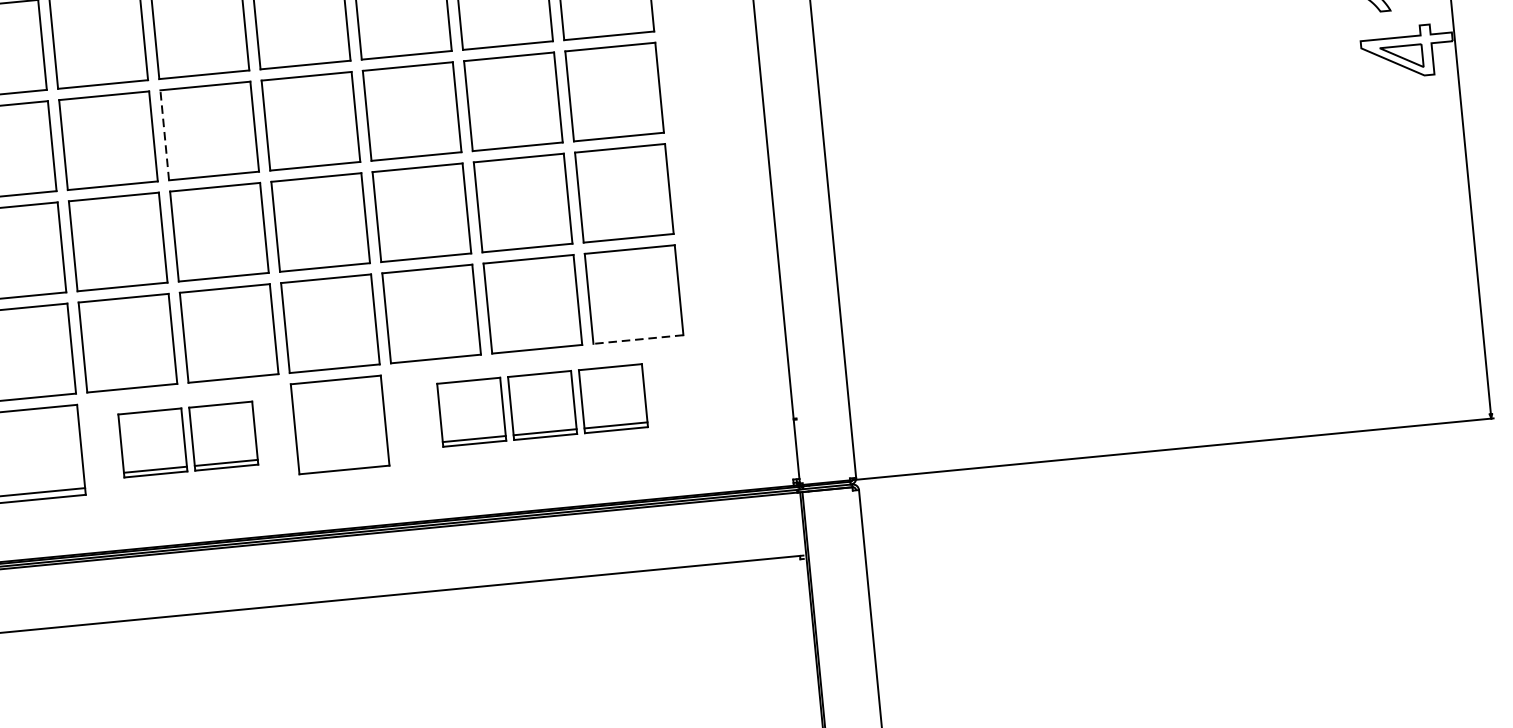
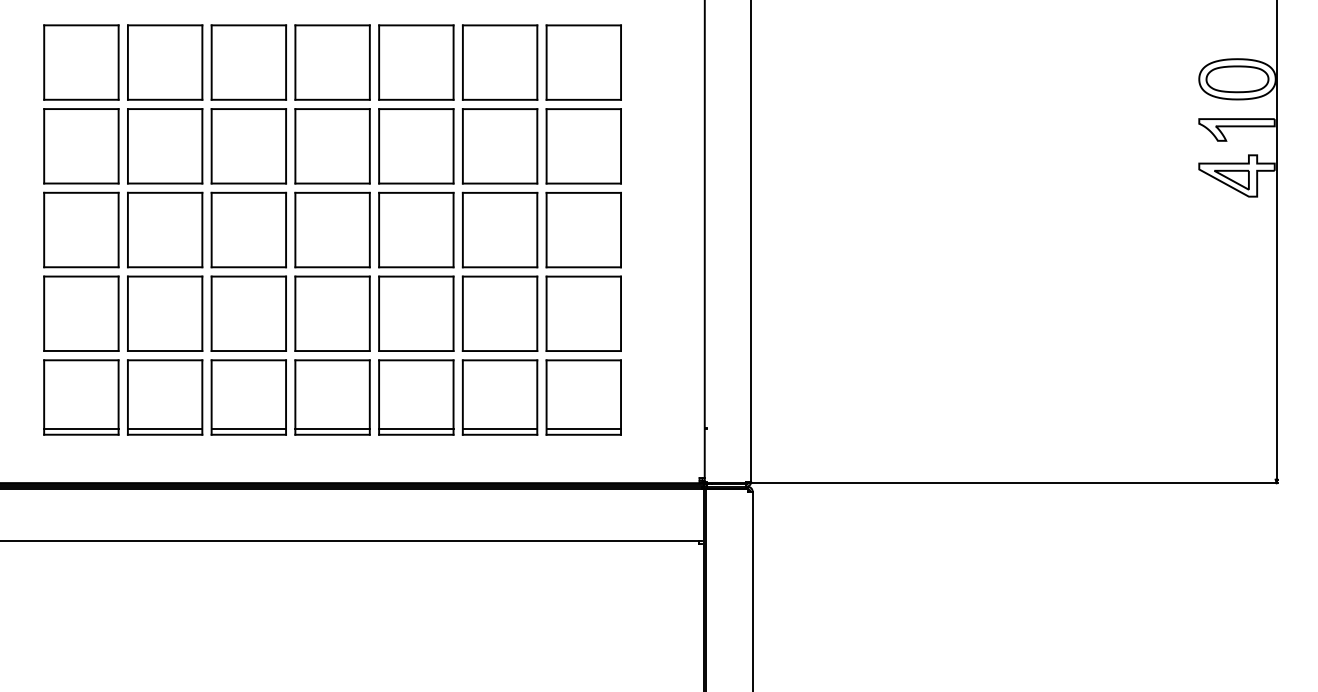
line: (164, 134) -> (211, 145), dashed -> solid
line: (638, 340) -> (583, 351), dashed -> solid
part: (541, 405) -> (499, 397), size x1.43
part: (187, 439) -> (206, 397), size x1.43
line: (343, 463) -> (332, 429), added

